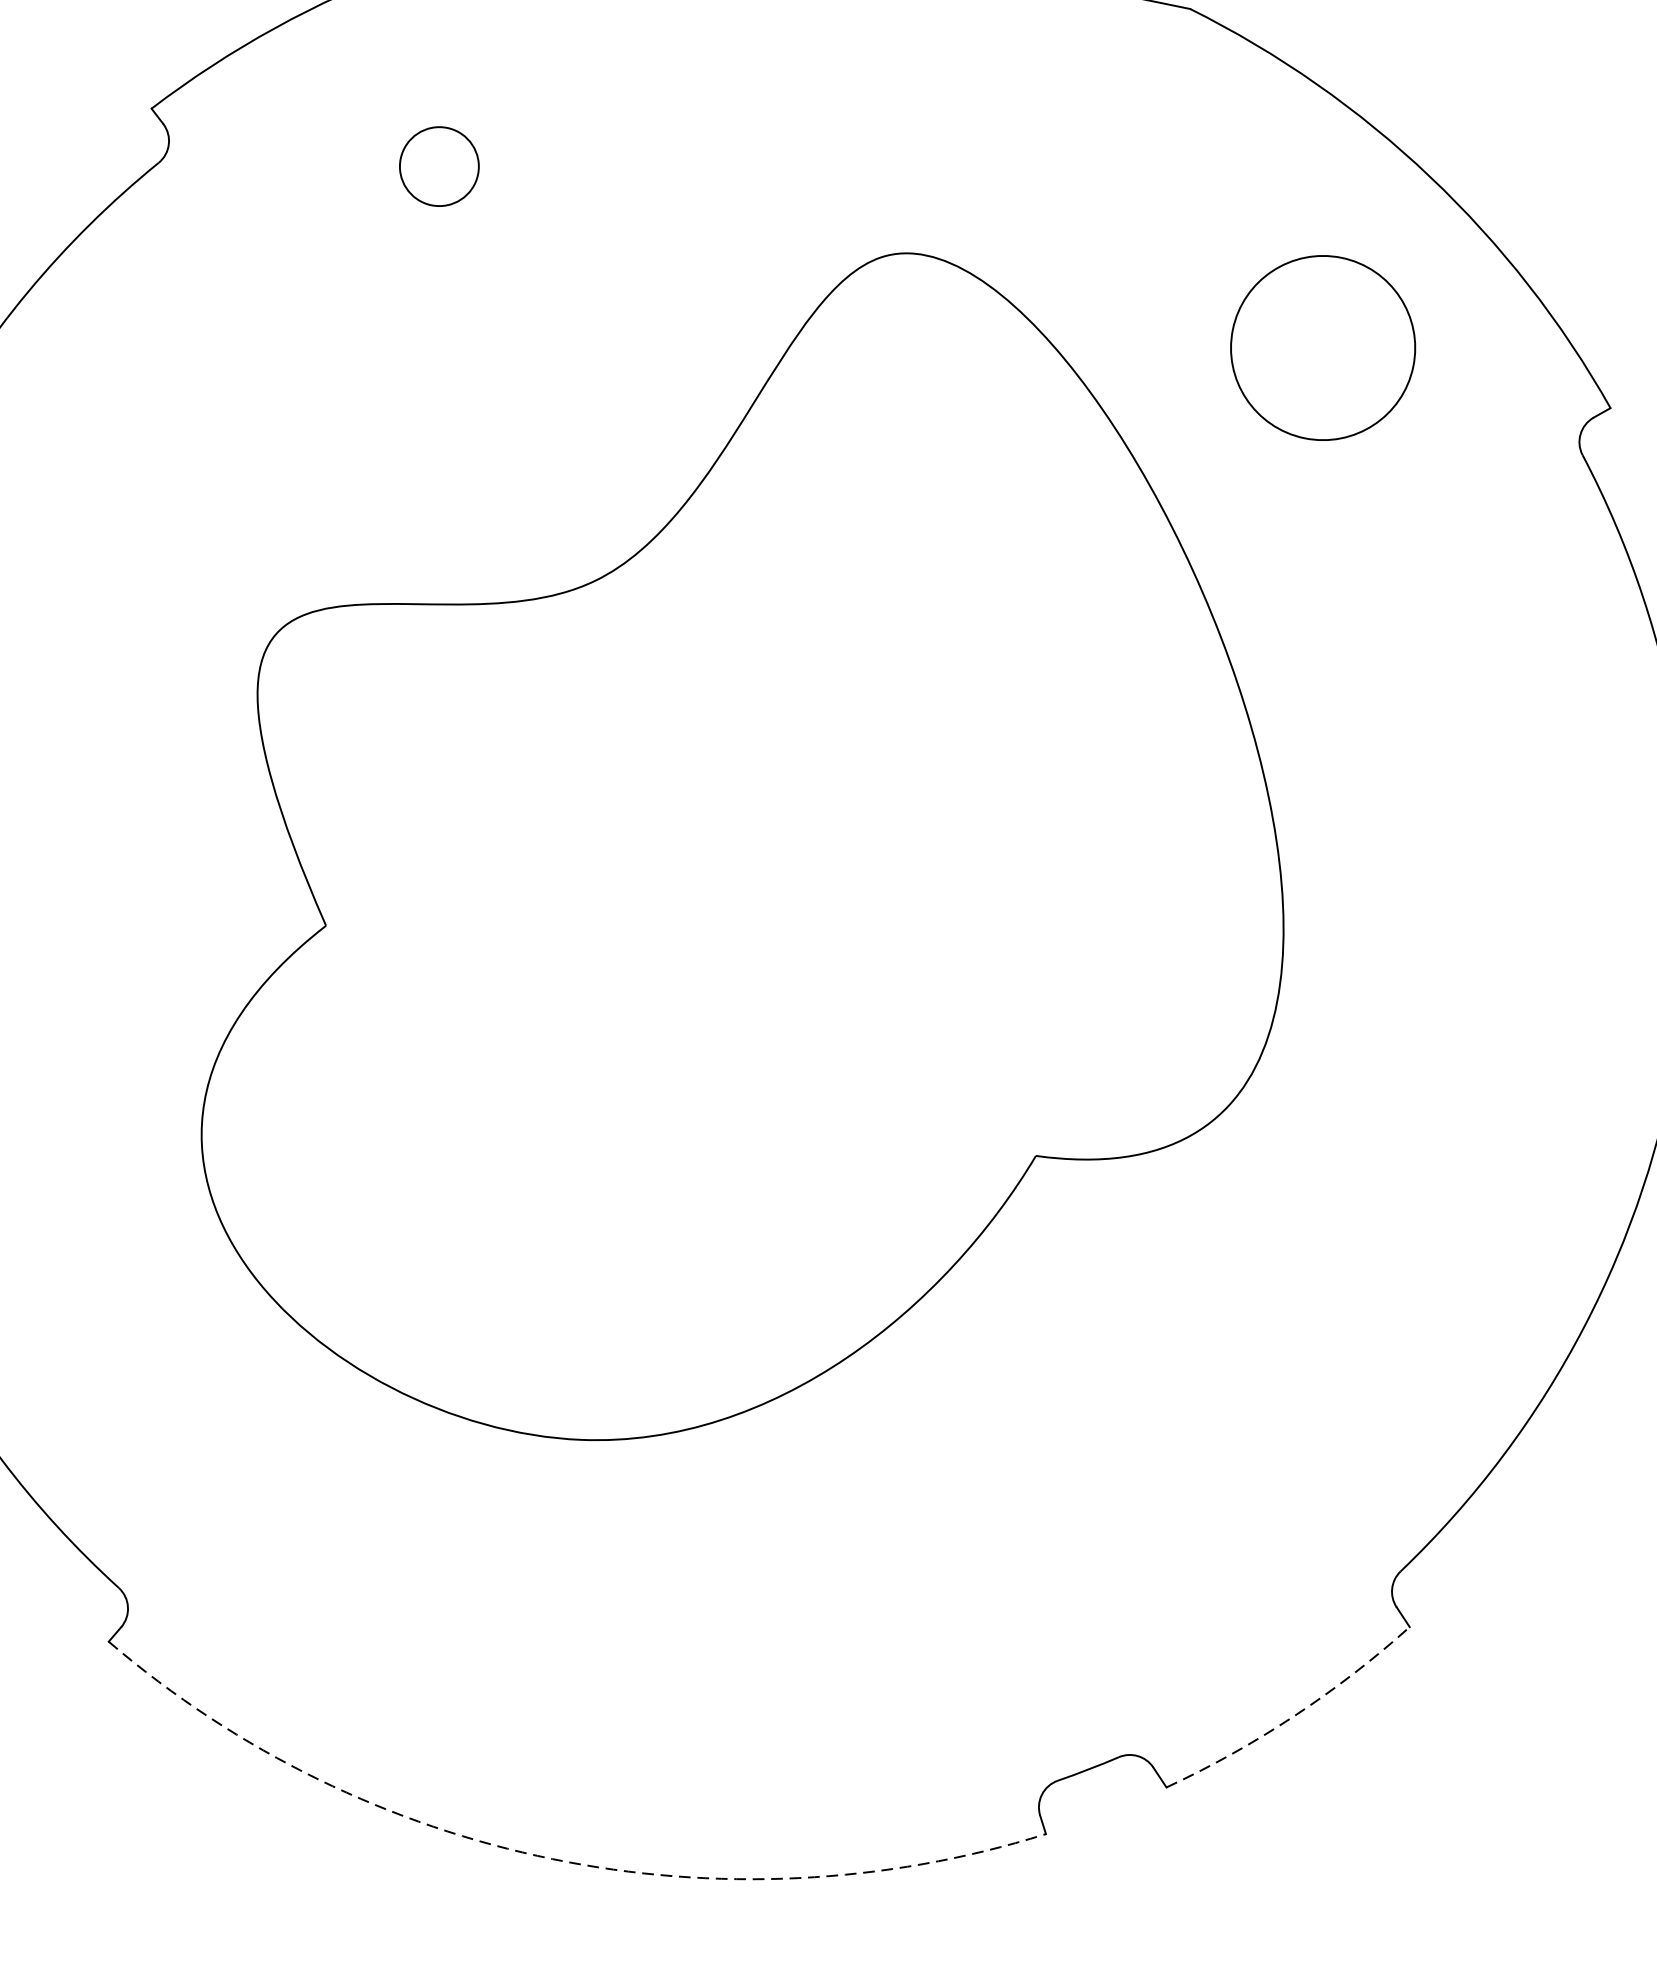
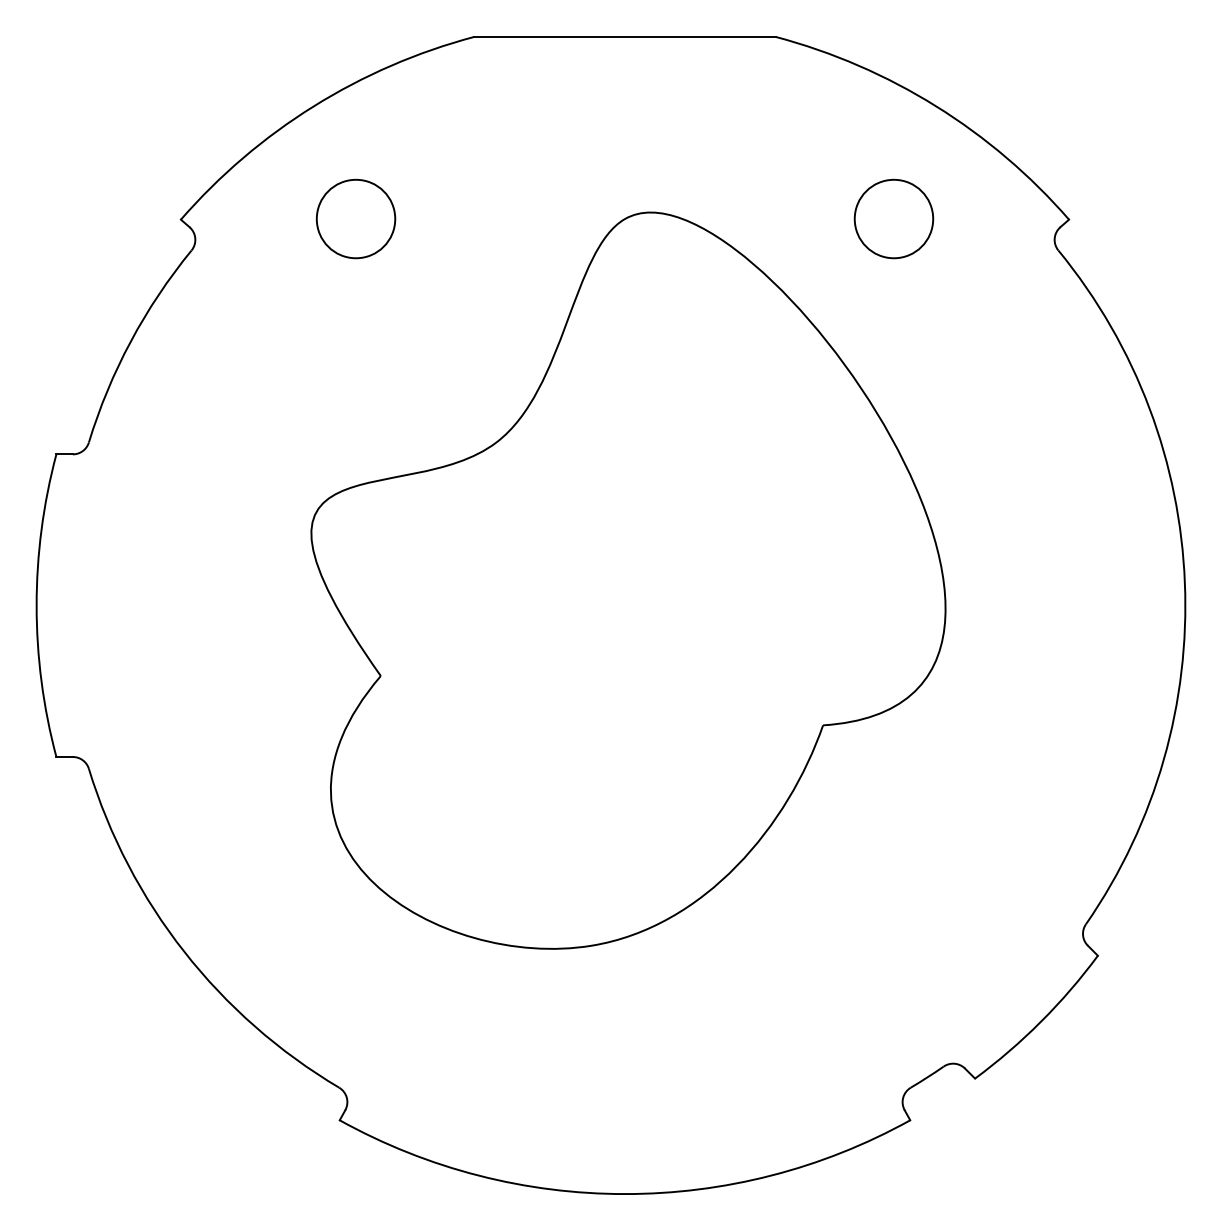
circle: (438, 165) -> (355, 218), size x1.67
circle: (1322, 347) -> (893, 218), size x0.71
arc: (1294, 1716) -> (1041, 1021), dashed -> solid
arc: (553, 1859) -> (625, 1194), dashed -> solid

